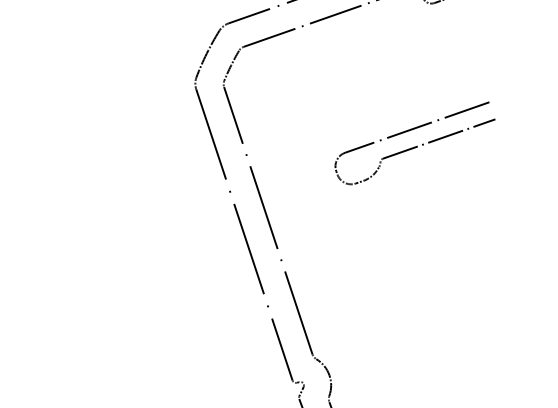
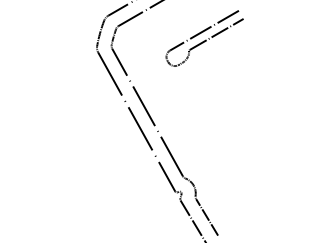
part: (414, 142) -> (204, 38), moved

